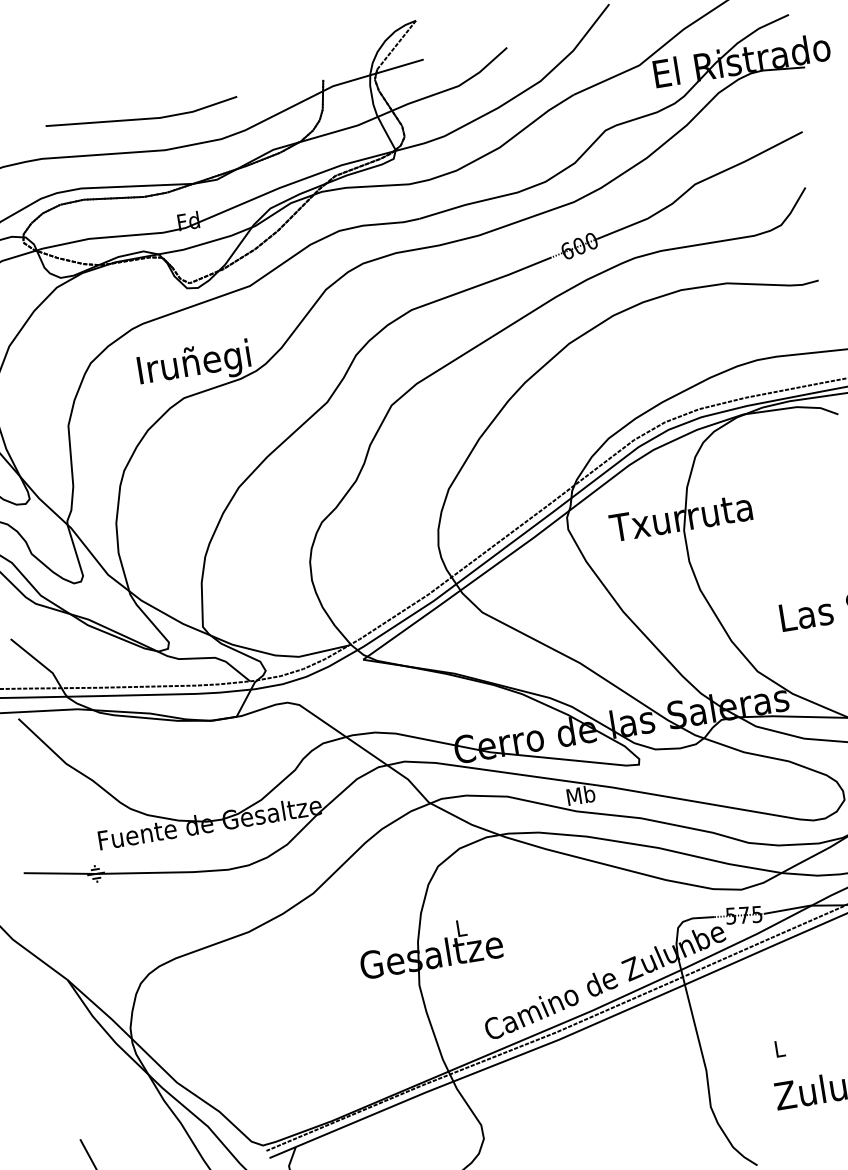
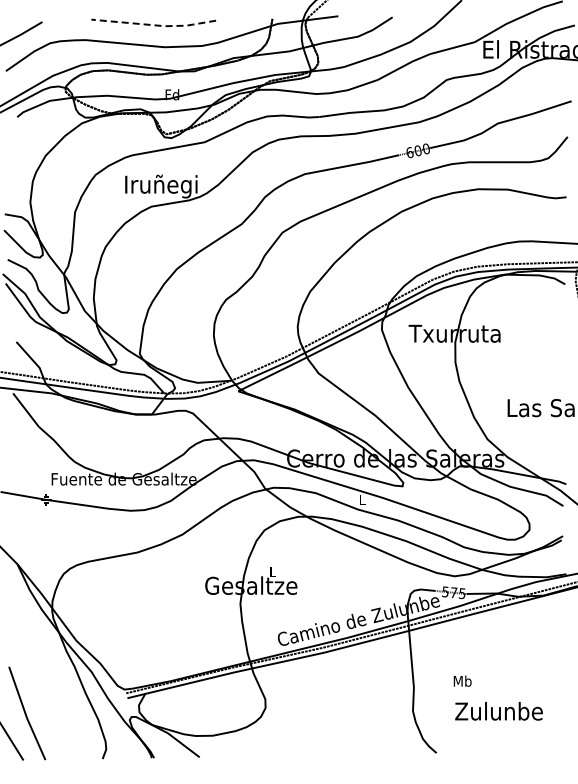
line: (145, 119) -> (155, 25), solid -> dashed
text: (580, 794) -> (362, 499), Mb -> L
text: (779, 1047) -> (462, 680), L -> Mb

